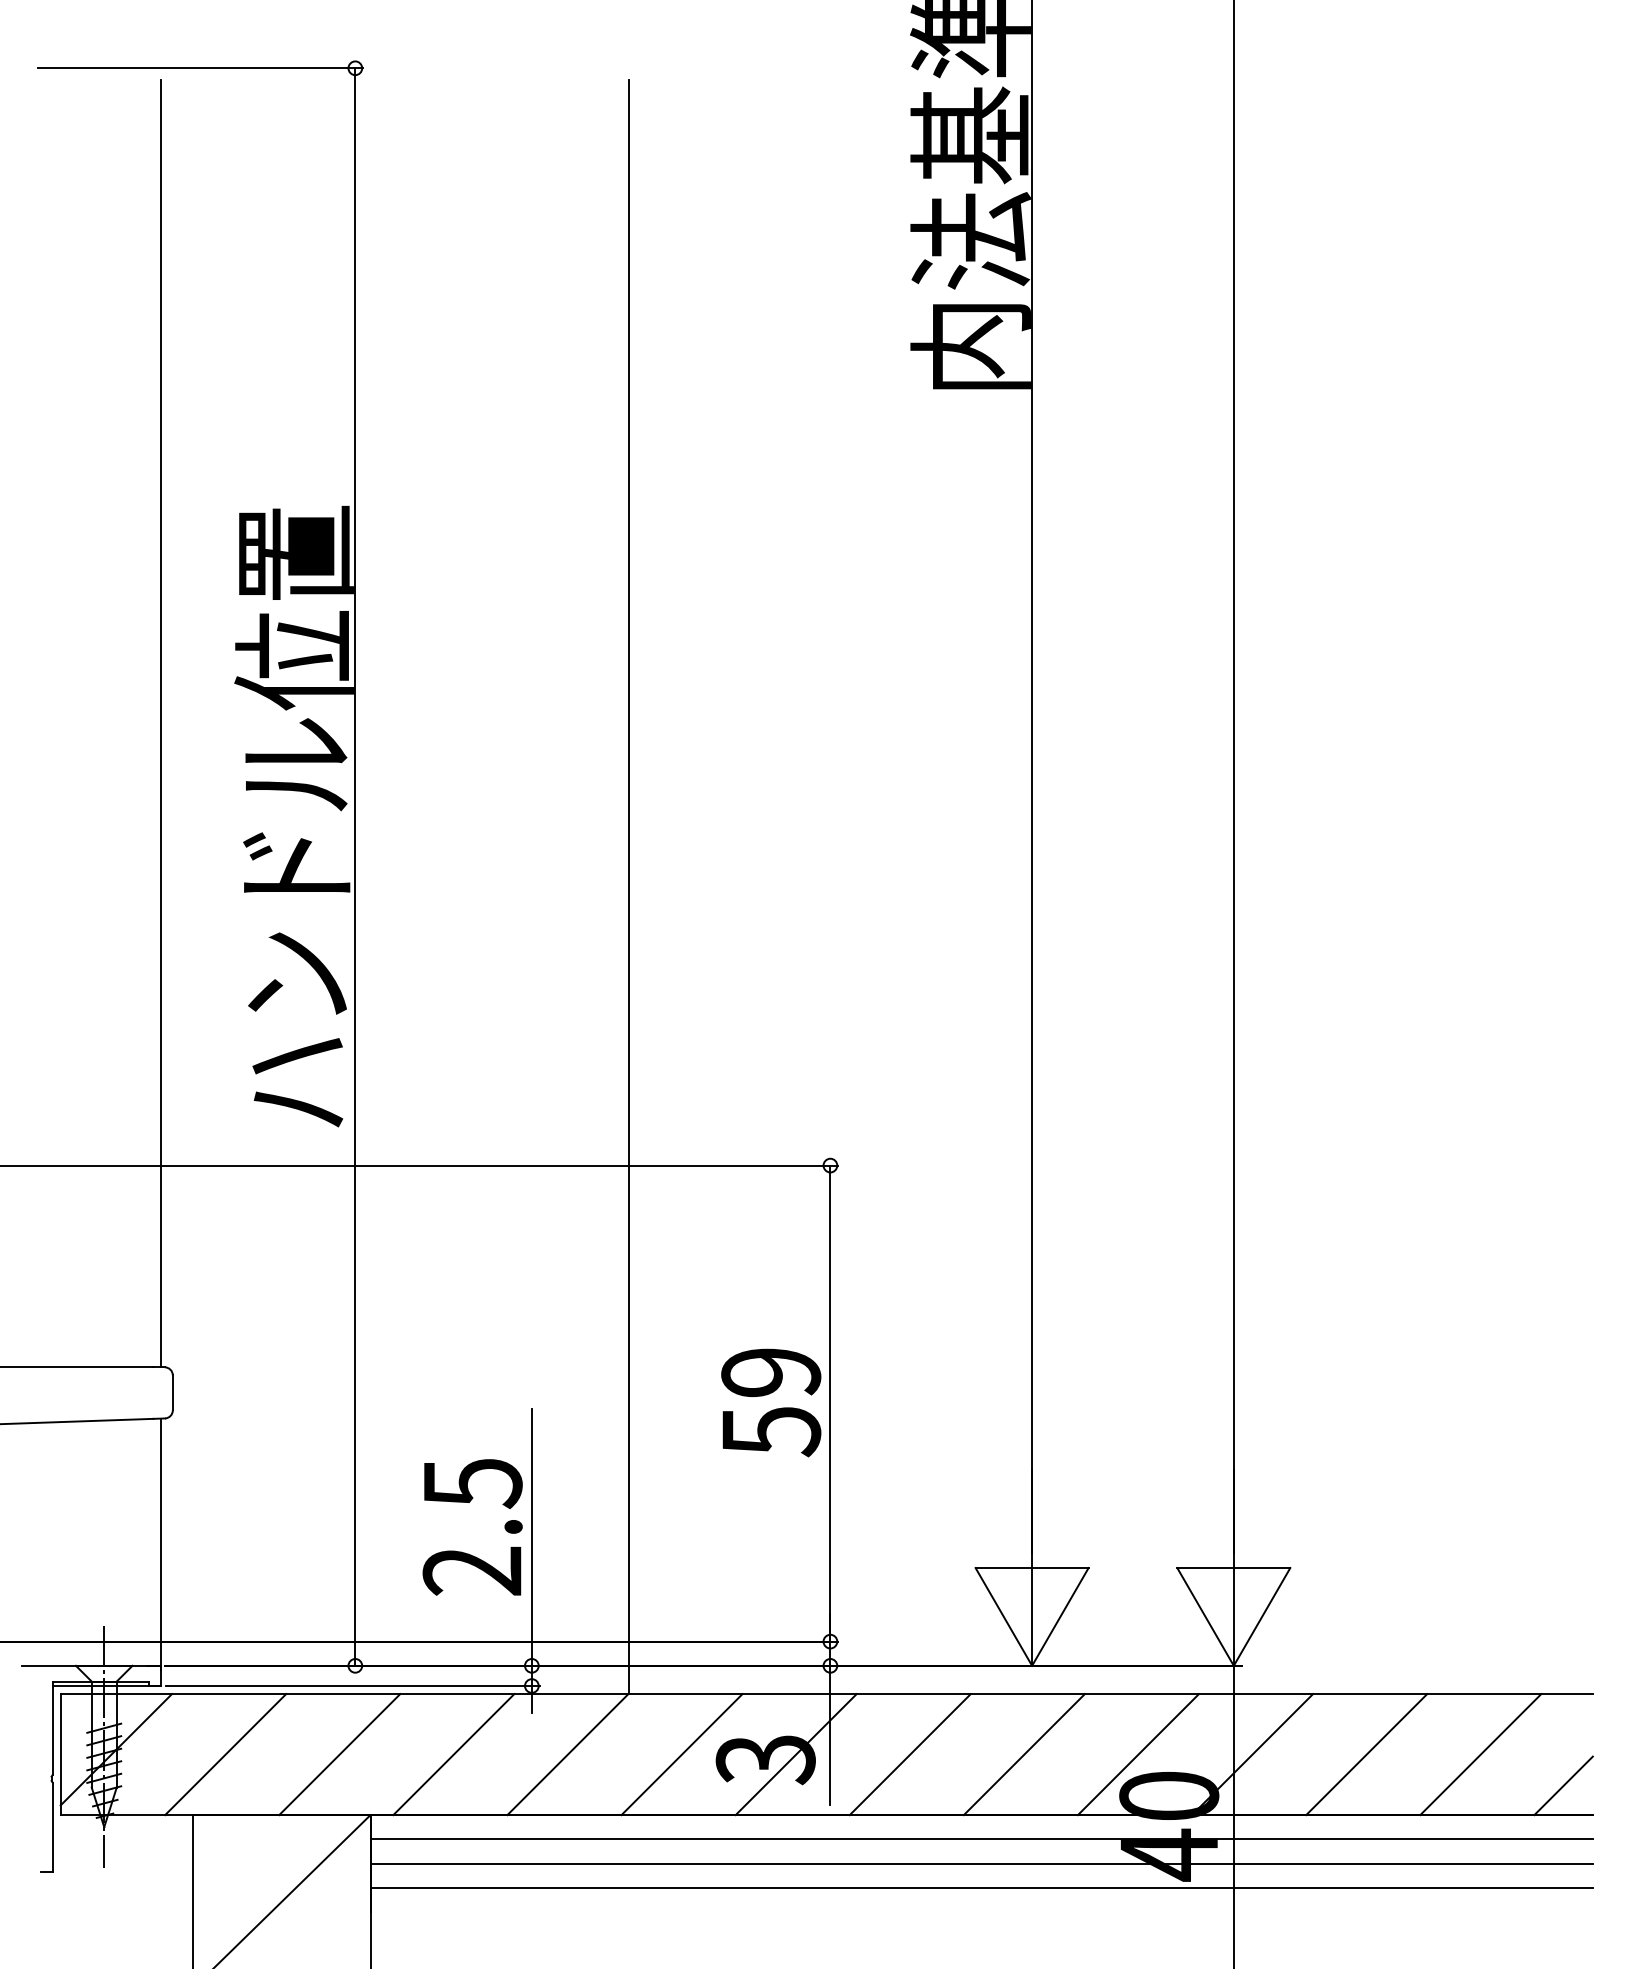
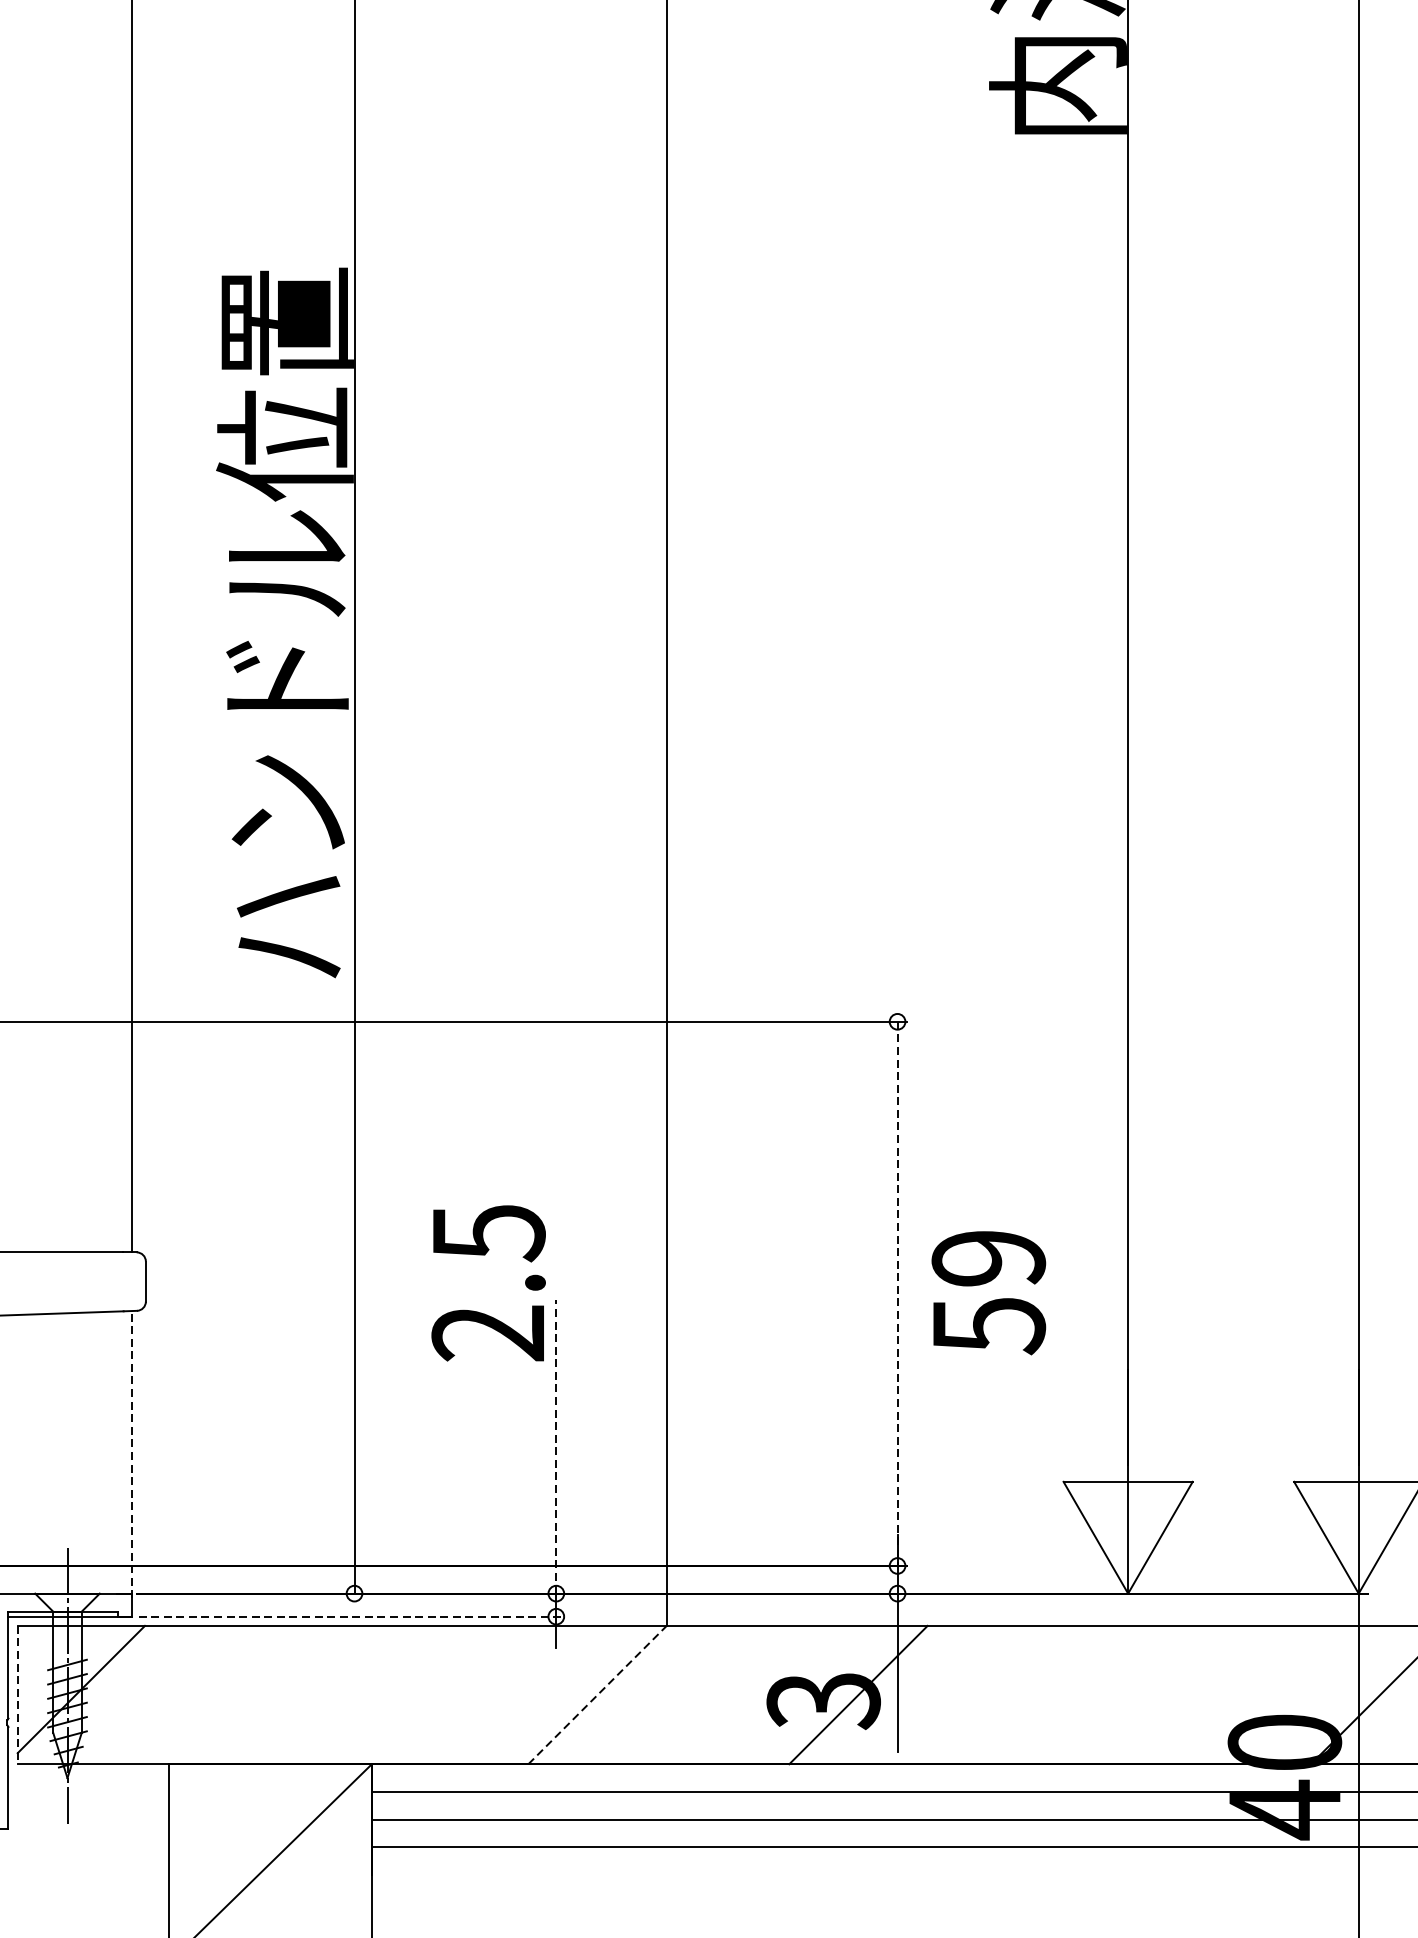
text: (771, 1402) -> (989, 1292), moved
line: (830, 1404) -> (897, 1294), solid -> dashed
text: (472, 1527) -> (488, 1283), moved
line: (531, 1537) -> (555, 1446), solid -> dashed
line: (160, 1544) -> (131, 1454), solid -> dashed
line: (353, 1686) -> (352, 1617), solid -> dashed
line: (60, 1754) -> (17, 1694), solid -> dashed
line: (225, 1754) -> (206, 1694), removed
line: (339, 1754) -> (336, 1694), removed
line: (453, 1754) -> (466, 1694), removed
line: (567, 1754) -> (597, 1694), solid -> dashed
line: (681, 1754) -> (727, 1694), removed
line: (909, 1754) -> (987, 1694), removed
line: (1023, 1754) -> (1118, 1694), removed
line: (1137, 1754) -> (1248, 1694), removed

